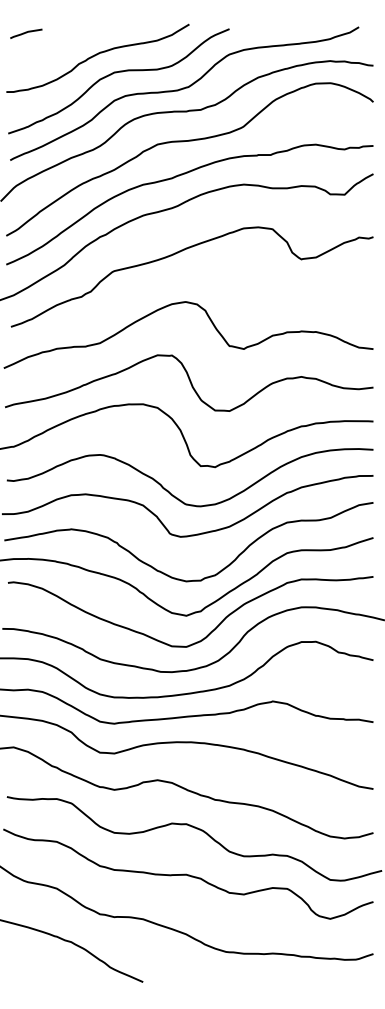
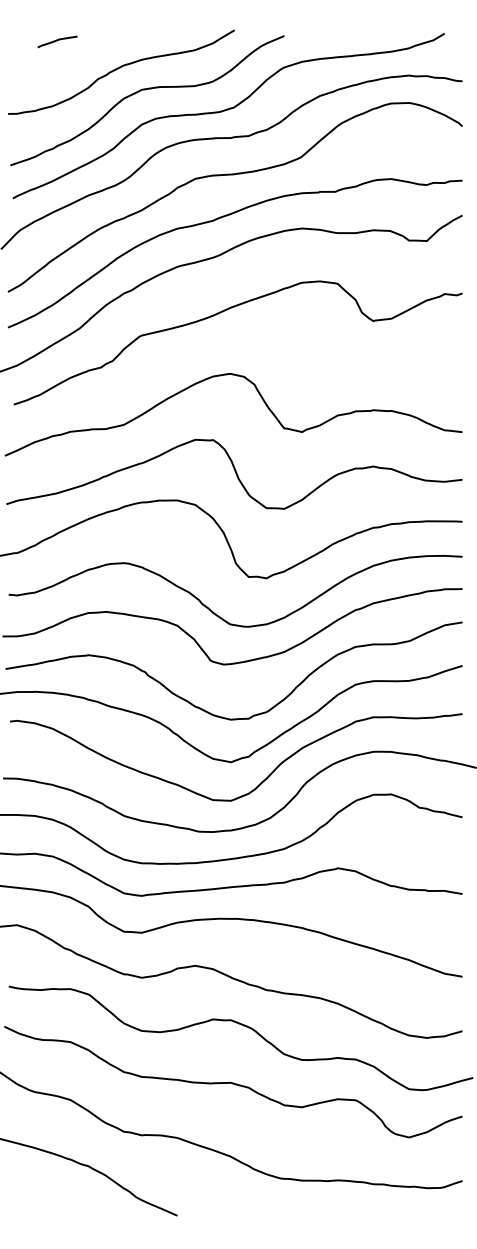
line: (26, 33) -> (57, 41), moved

